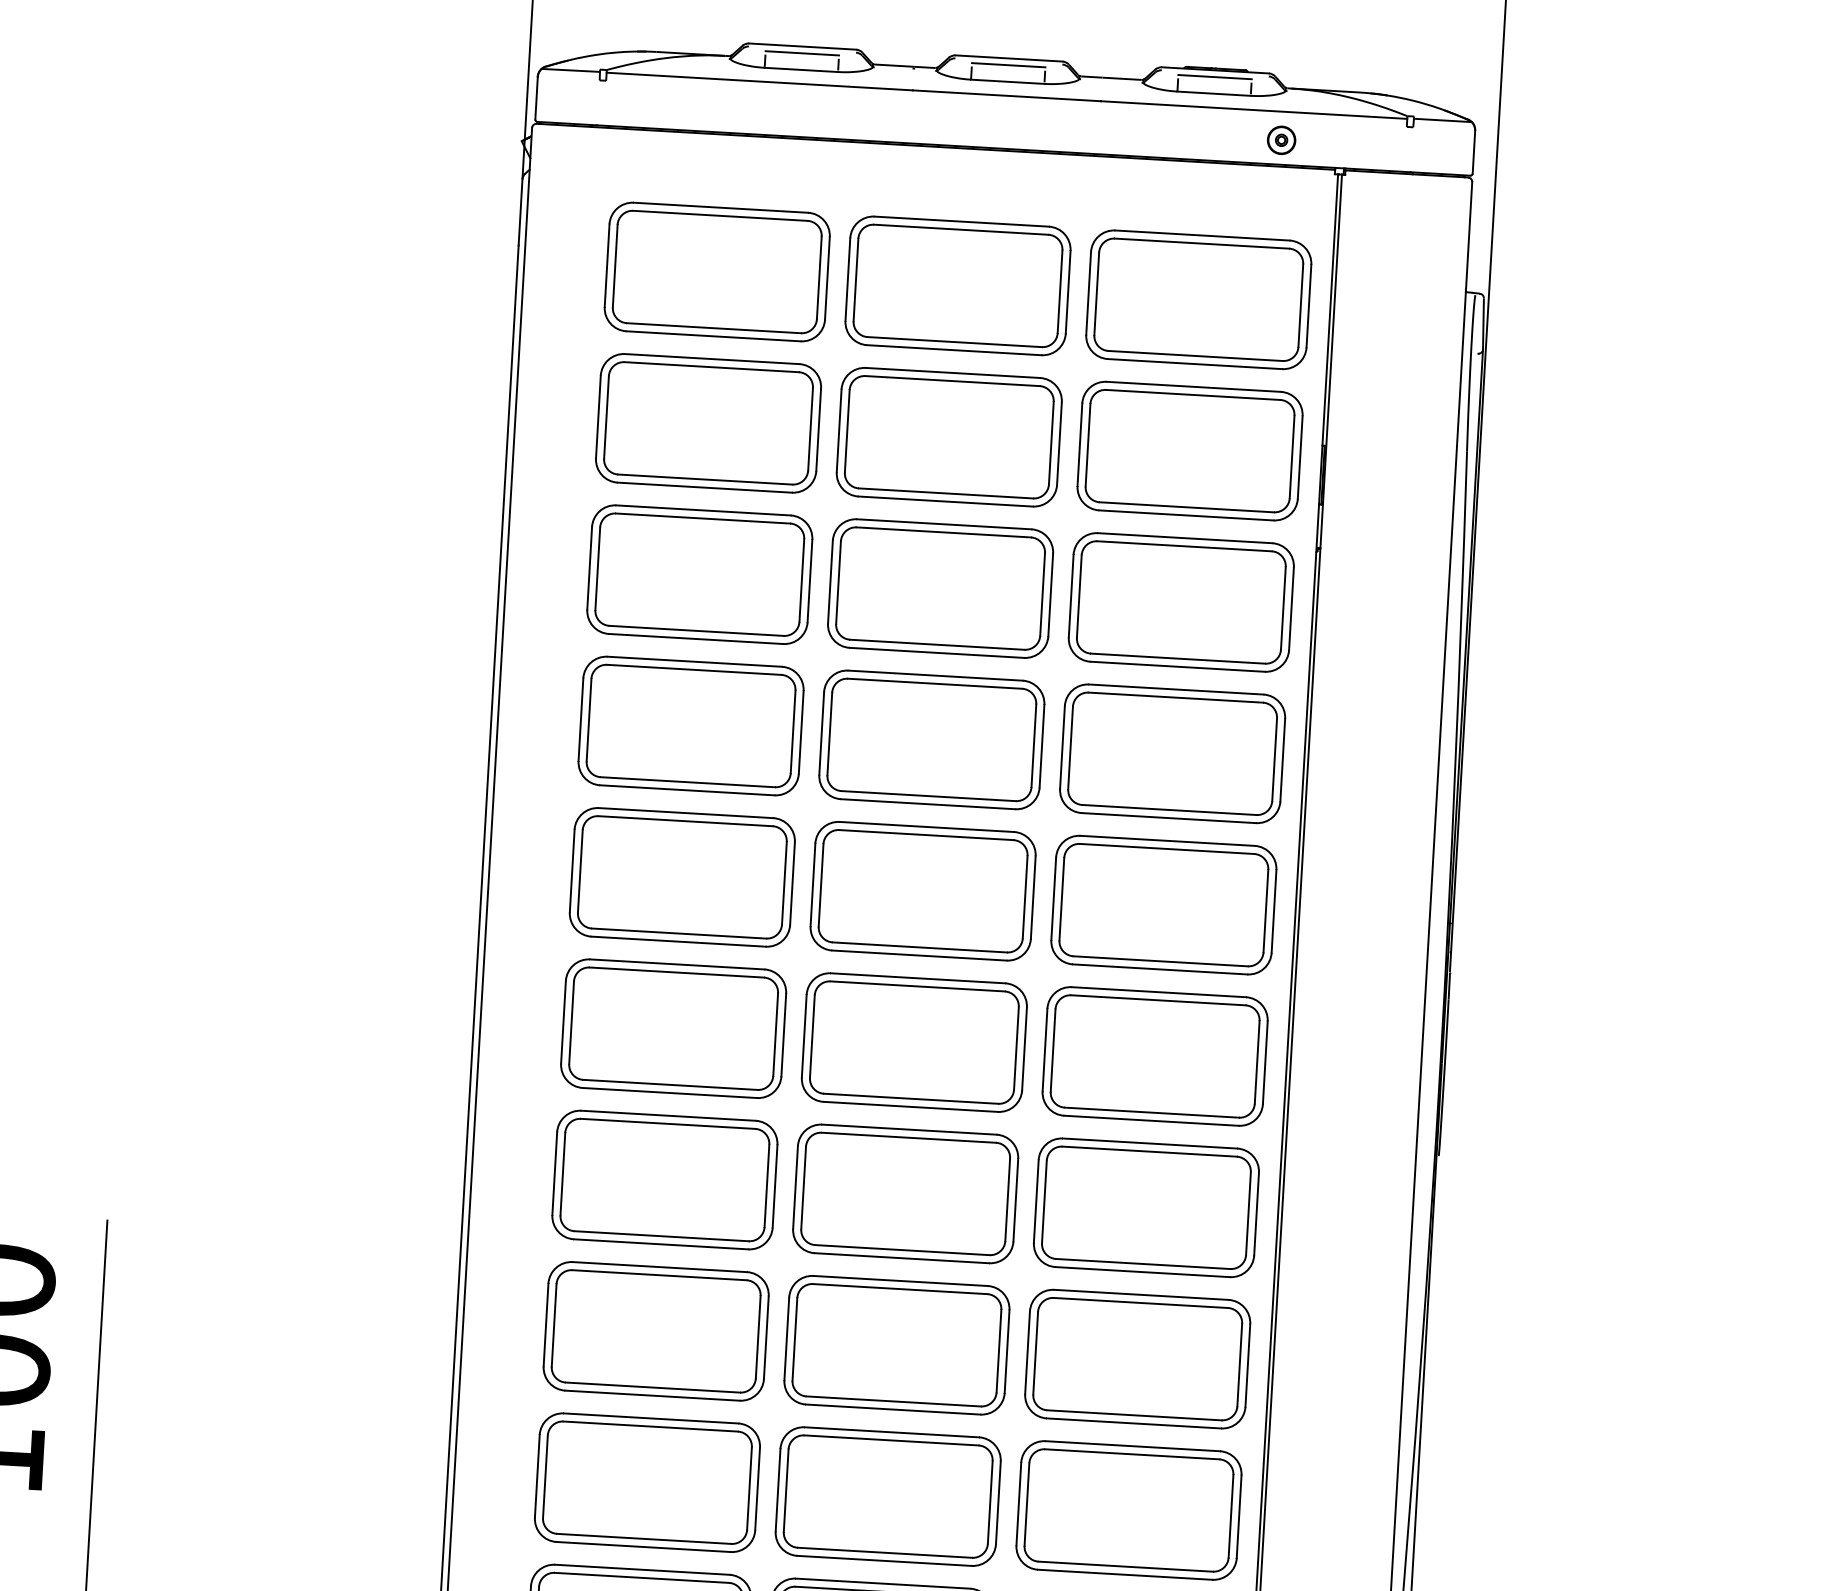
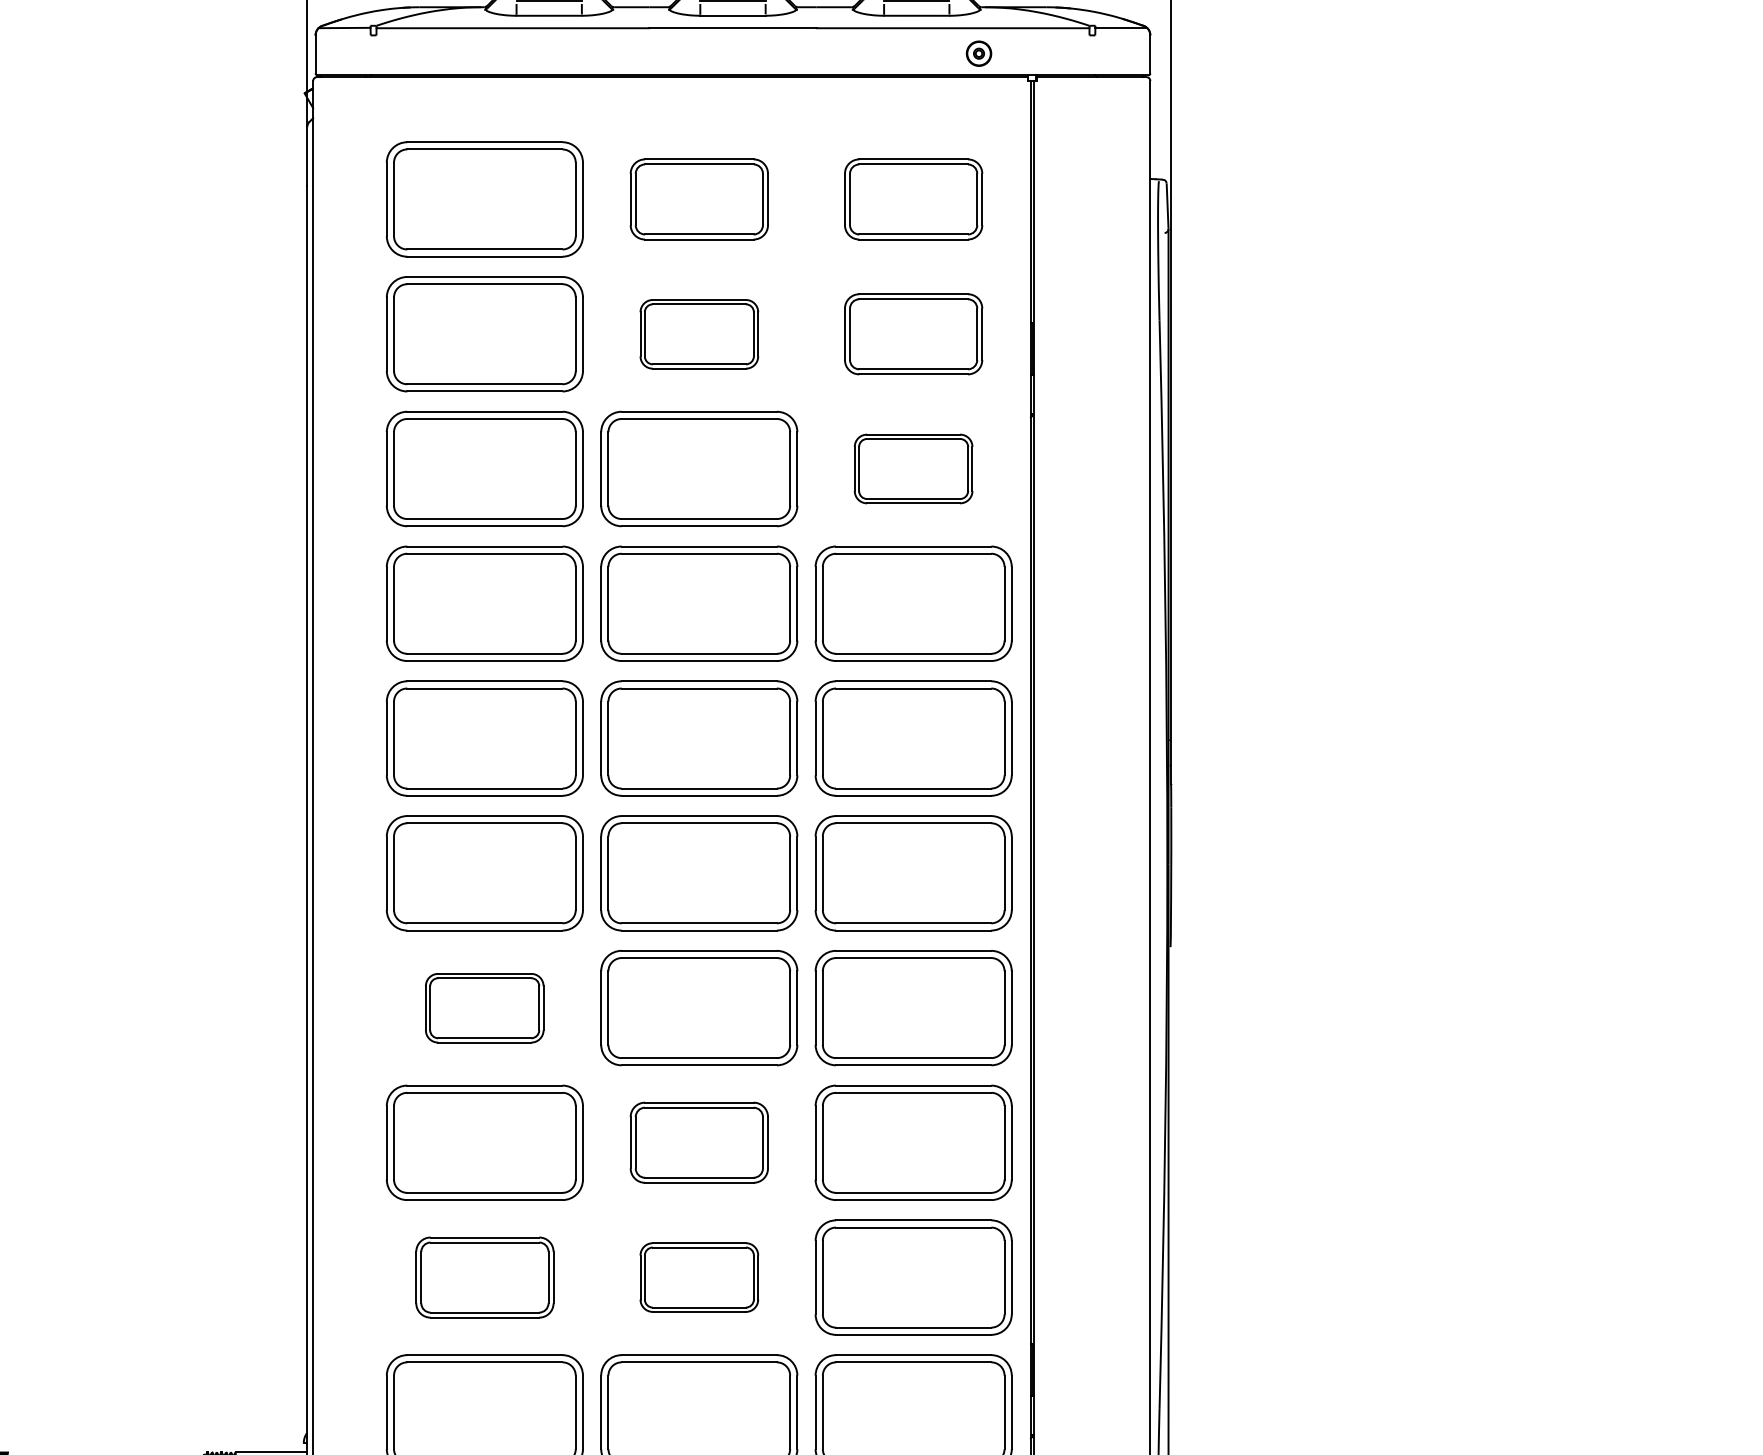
part: (958, 285) -> (699, 199), size x0.7
part: (1198, 299) -> (913, 199), size x0.7
part: (949, 437) -> (699, 334), size x0.6
part: (1189, 451) -> (913, 334), size x0.7
part: (1181, 601) -> (913, 468), size x0.6
part: (664, 1180) -> (484, 1008), size x0.6
part: (897, 1344) -> (699, 1142), size x0.7
part: (647, 1482) -> (484, 1277), size x0.7
part: (888, 1496) -> (699, 1277), size x0.6

